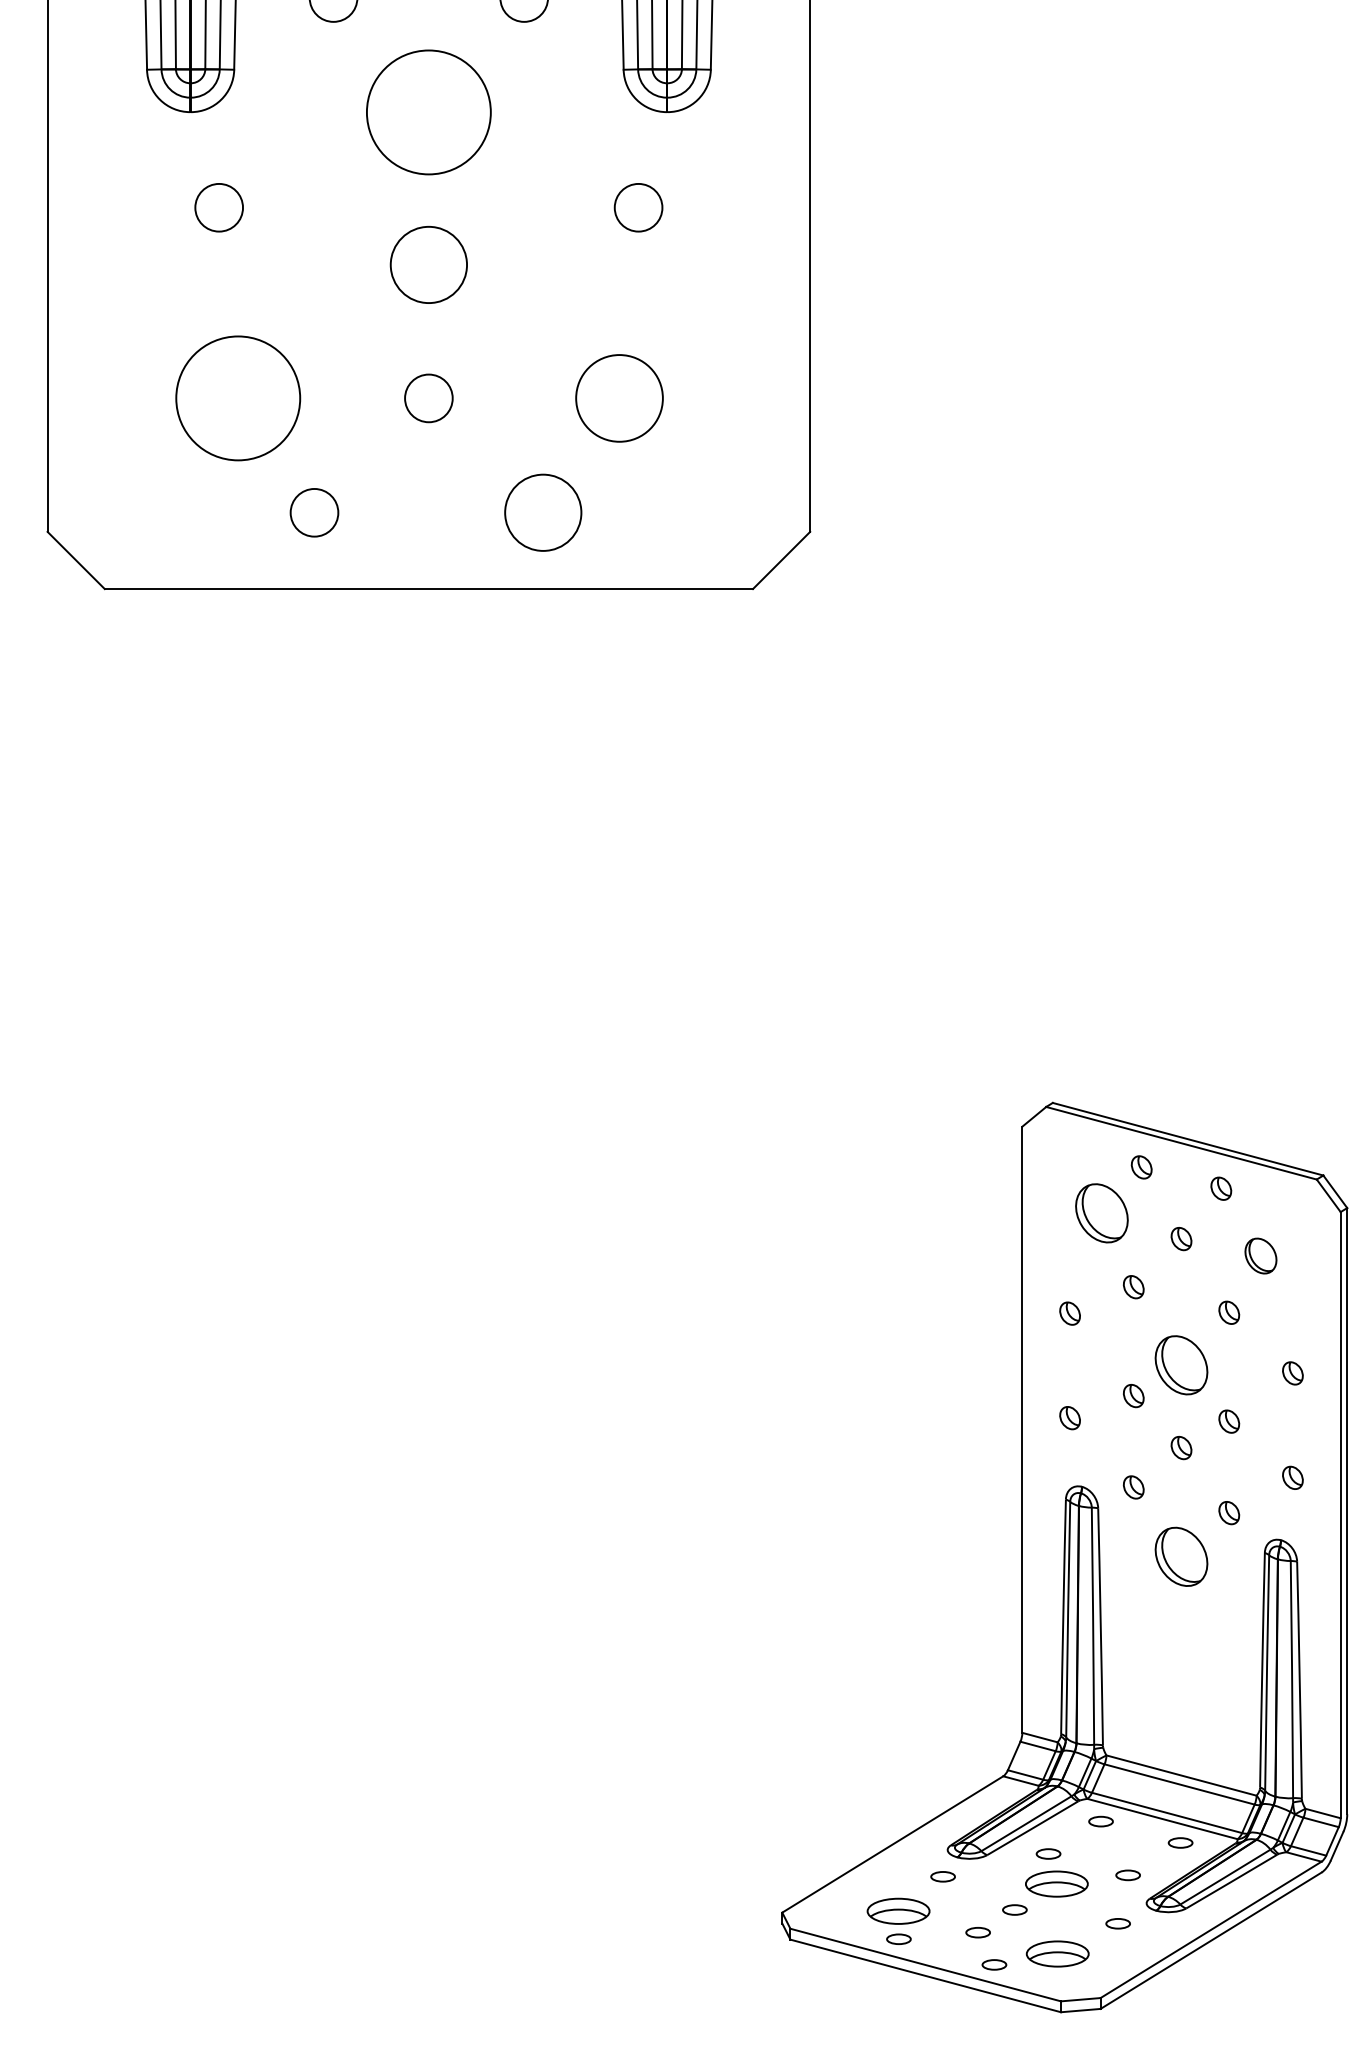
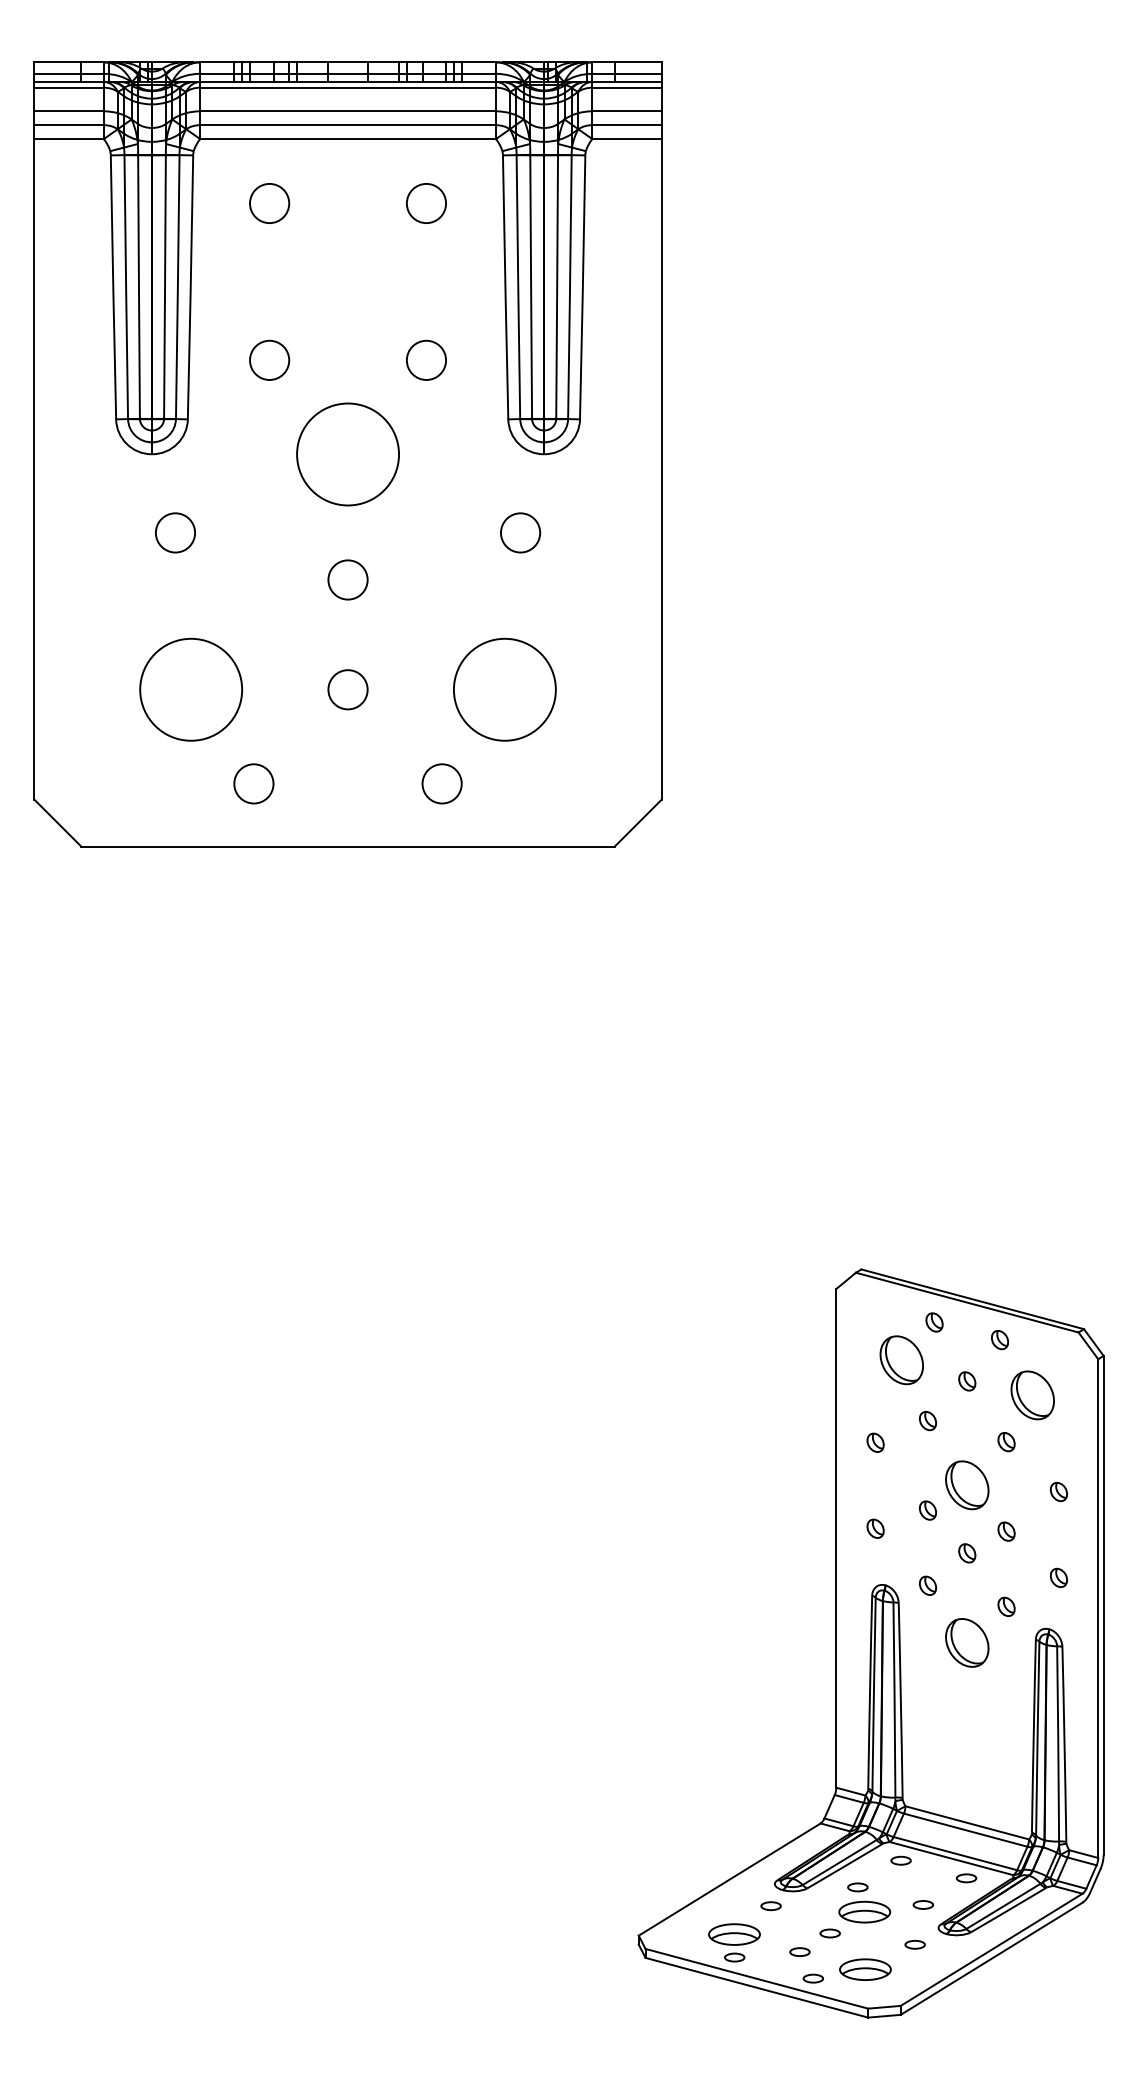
circle: (428, 264) -> (347, 579), size x0.62
circle: (619, 398) -> (504, 689), size x1.43
circle: (542, 512) -> (441, 783), size x0.62
part: (1260, 1256) -> (1032, 1395), size x1.67

